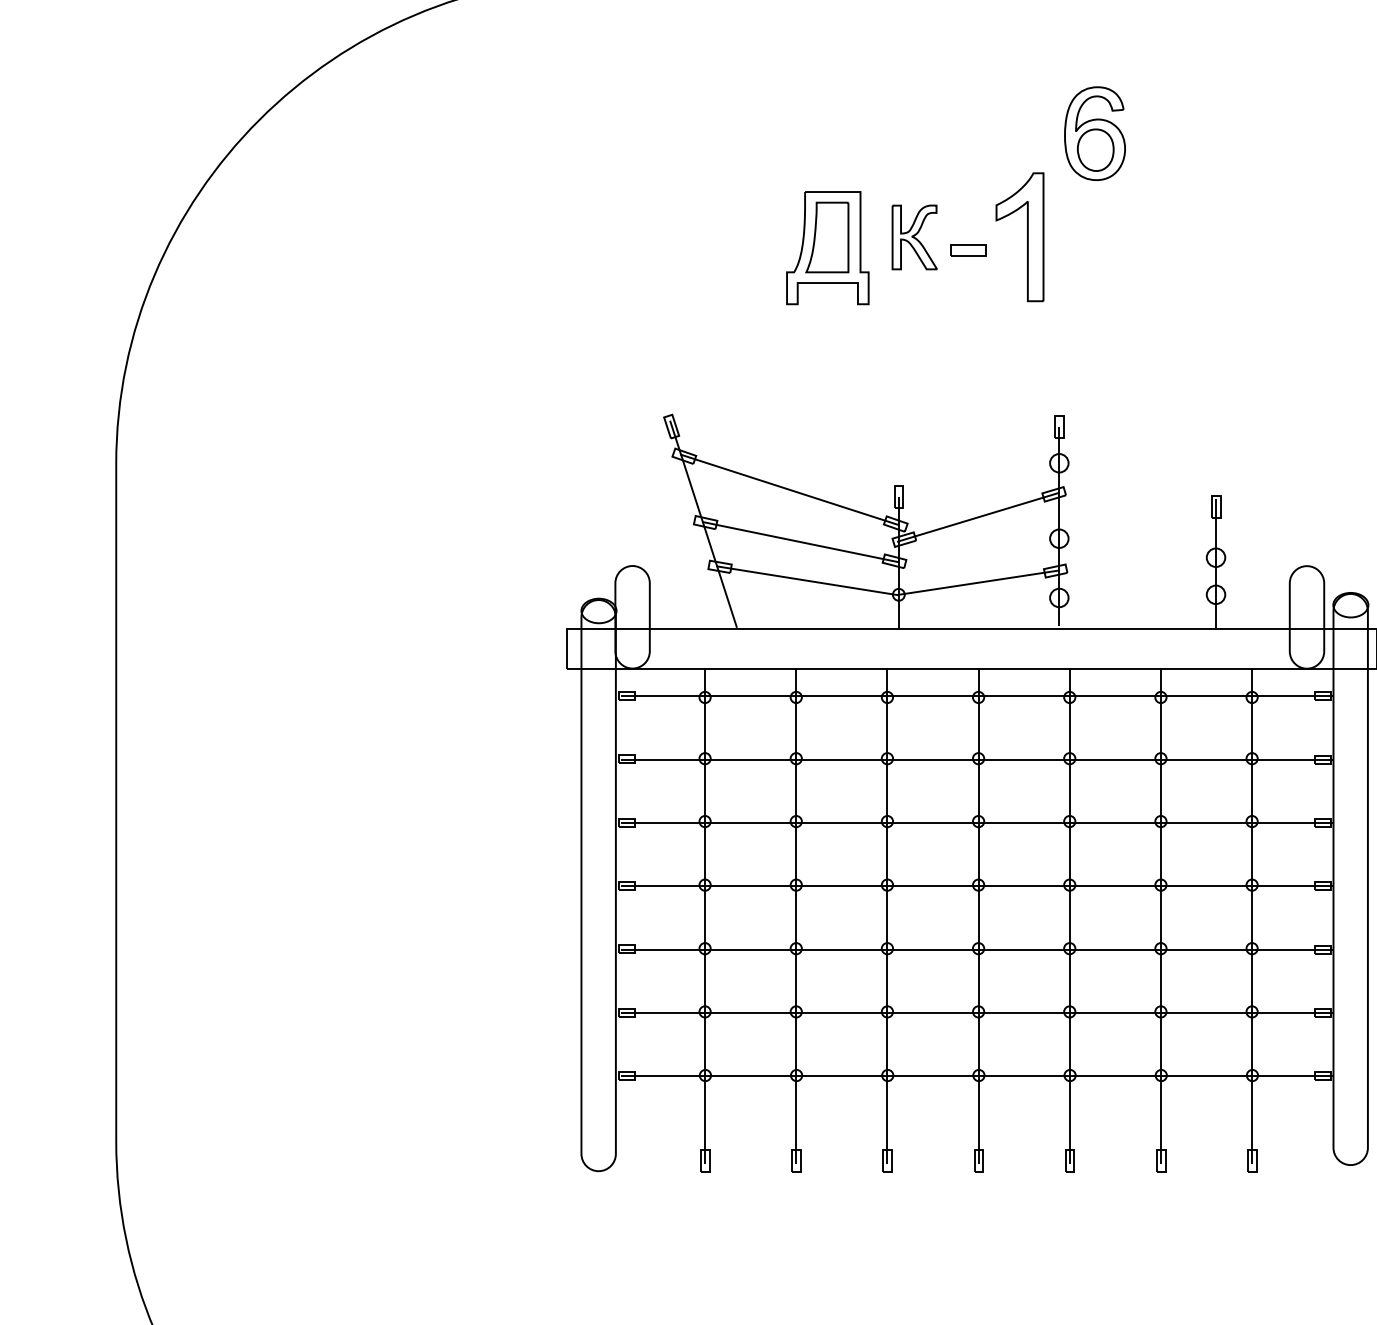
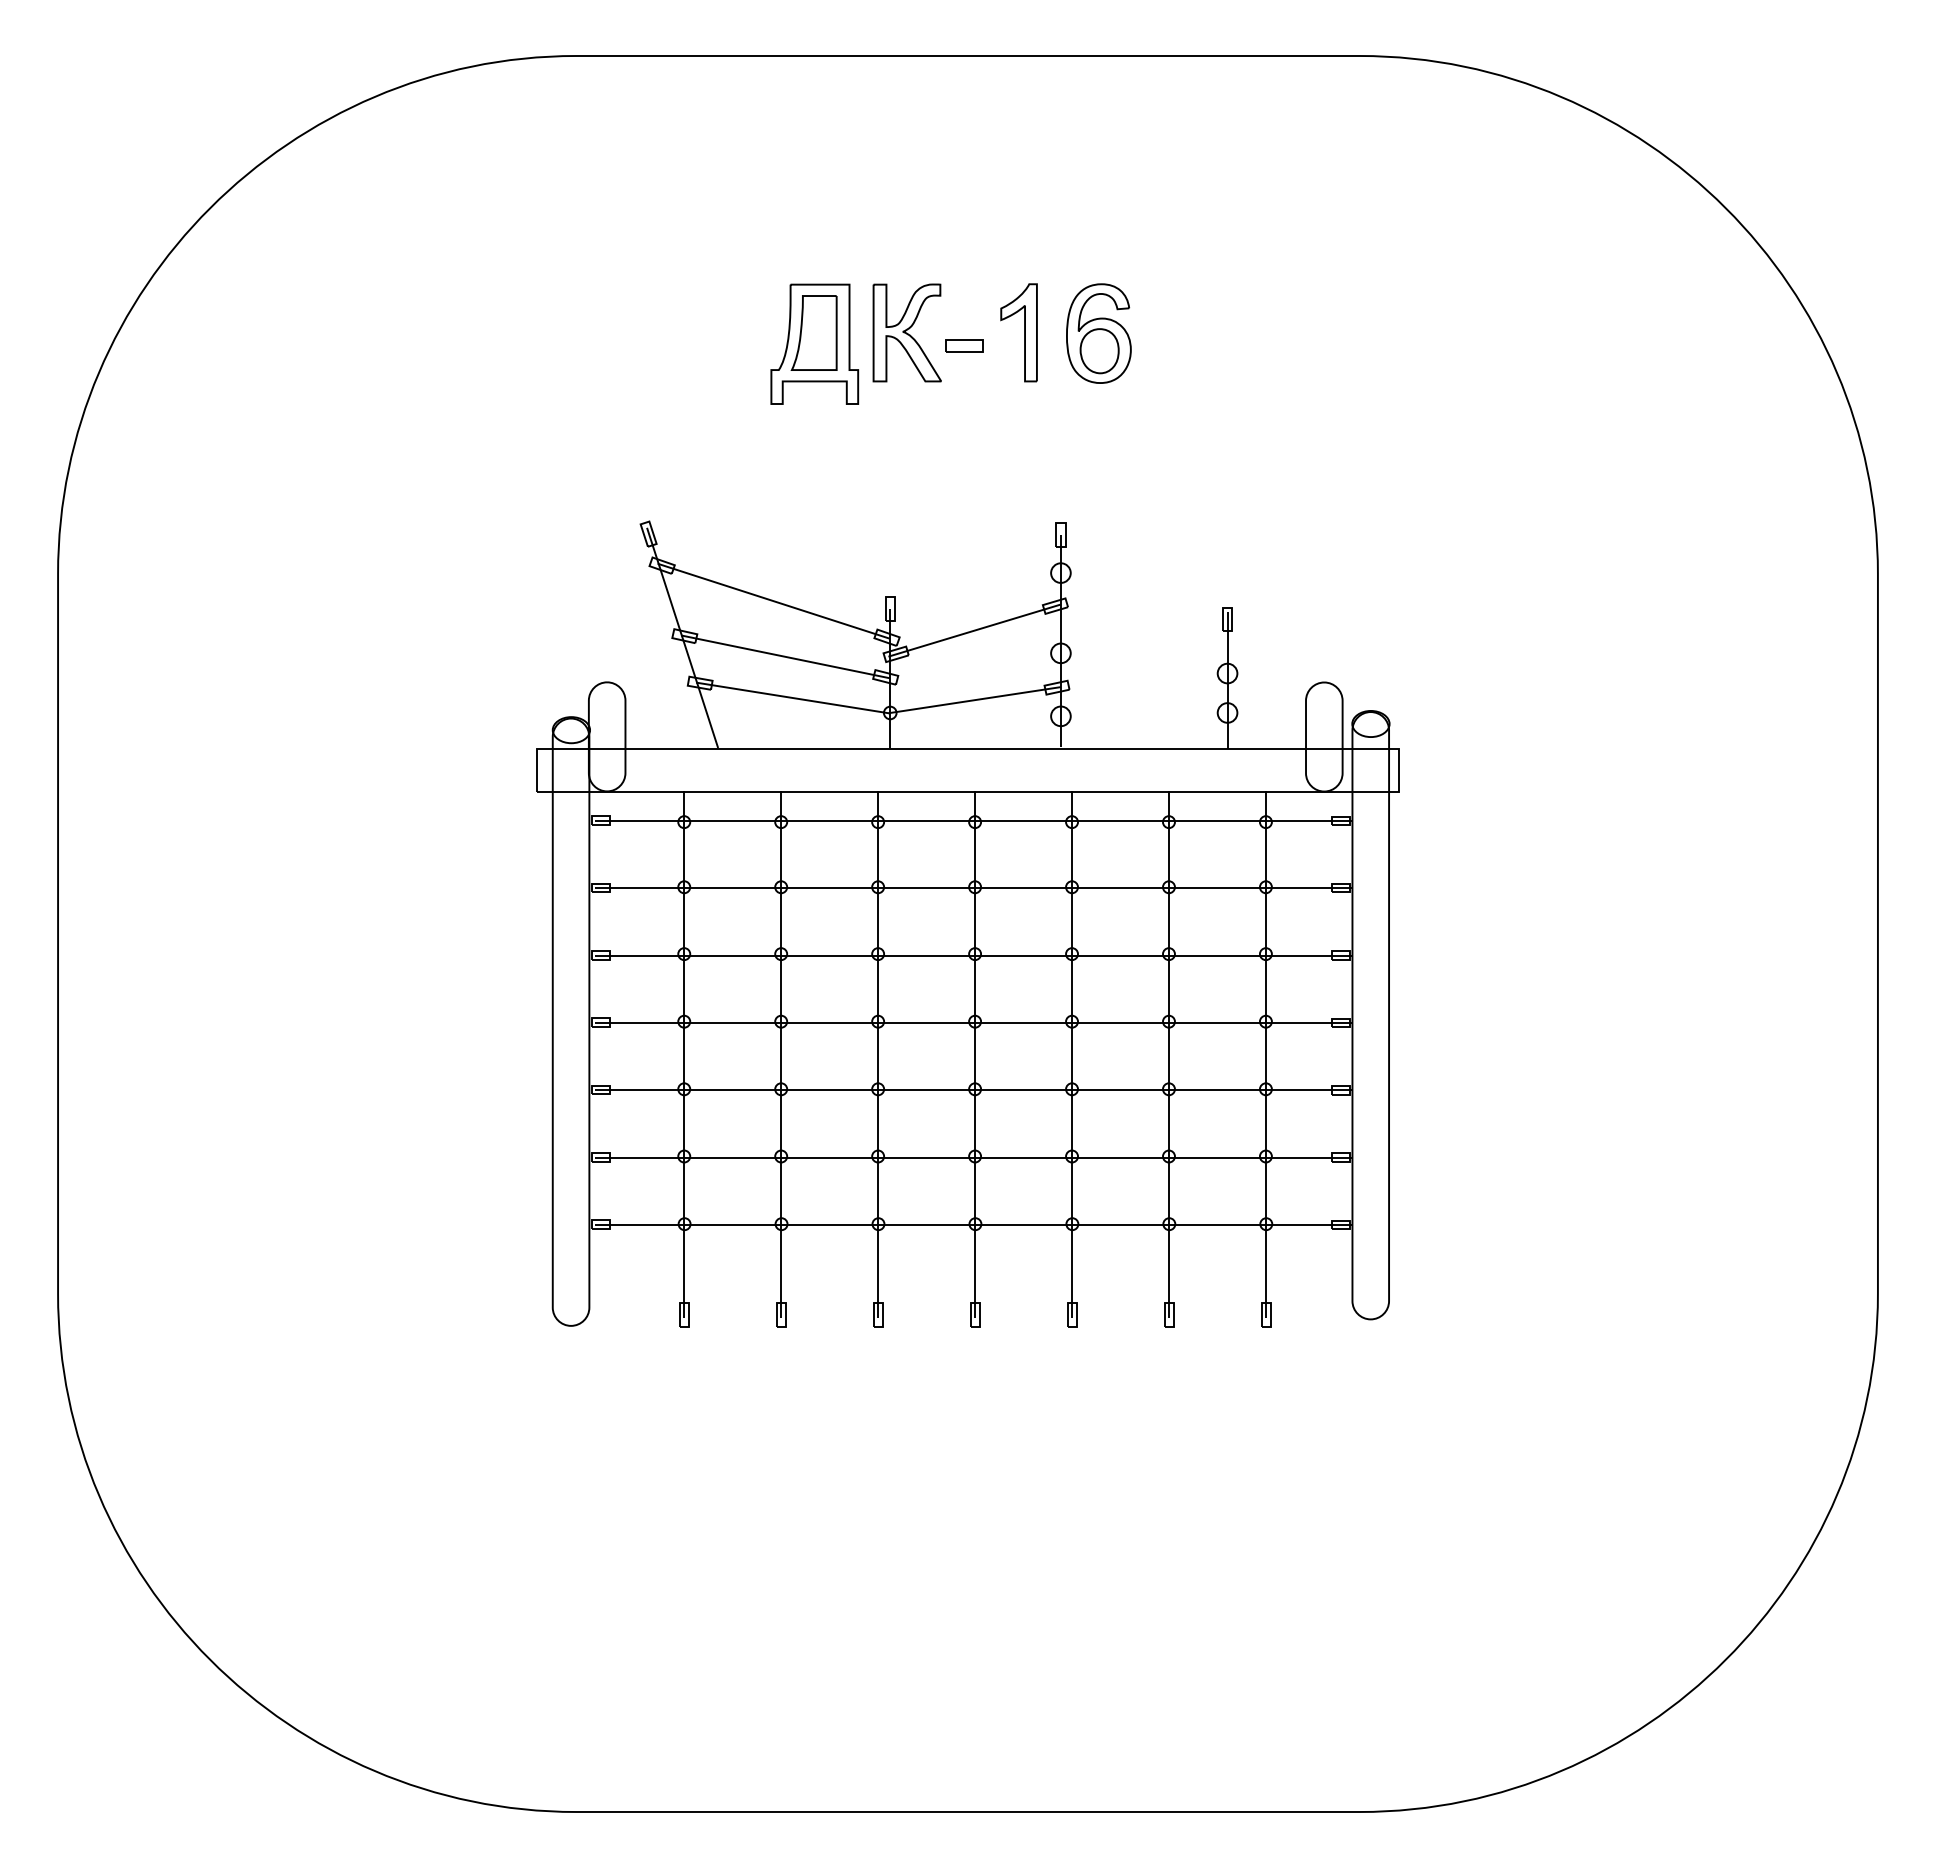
part: (1094, 133) -> (1098, 333), moved
part: (914, 237) -> (906, 332), size x1.43
part: (1019, 237) -> (1018, 332), size x0.71

